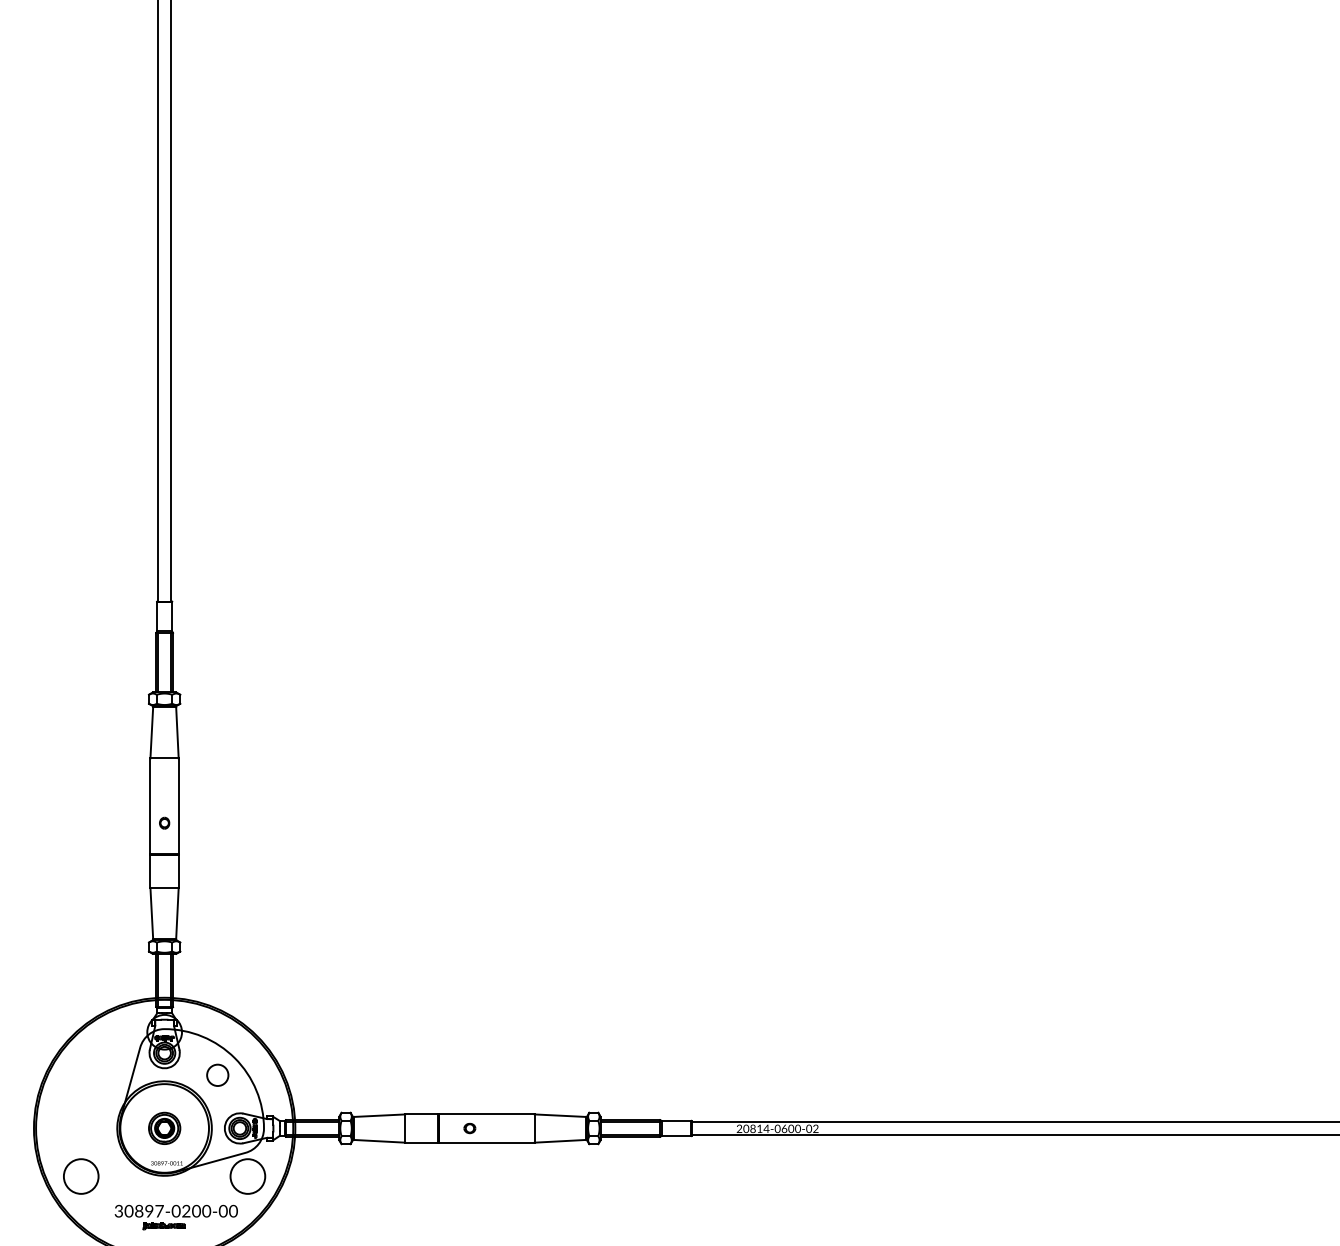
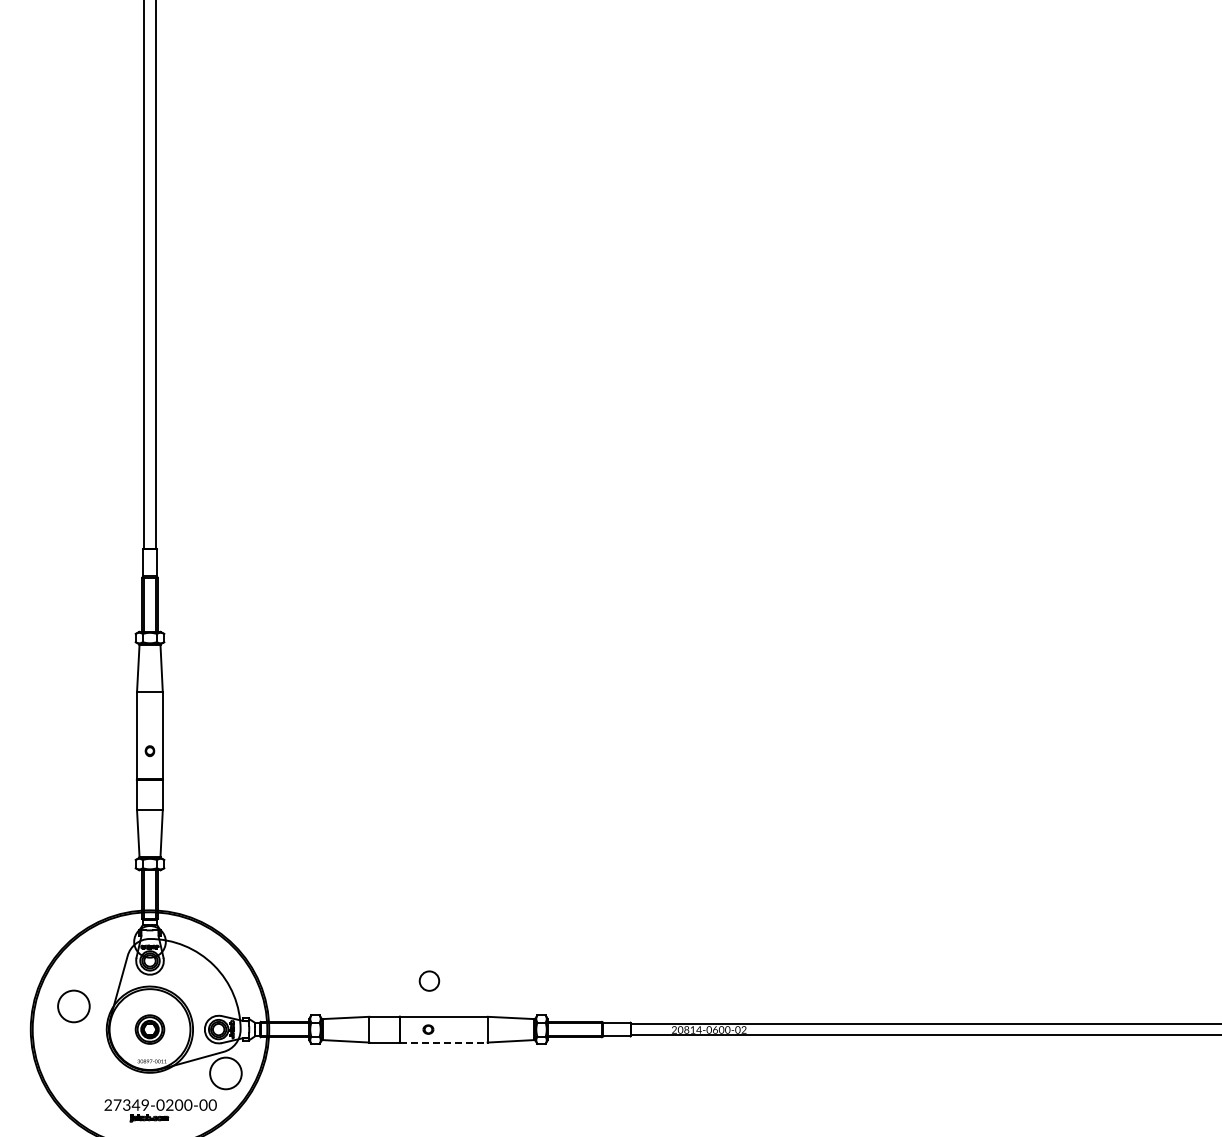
circle: (217, 1074) -> (429, 980), moved
line: (486, 1142) -> (443, 1042), solid -> dashed
circle: (80, 1176) -> (73, 1006), moved
text: (138, 1210) -> (126, 1104), 30897-0200-00 -> 27349-0200-00

